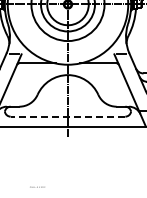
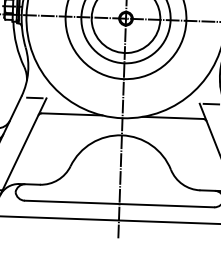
line: (67, 116) -> (118, 203), dashed -> solid

